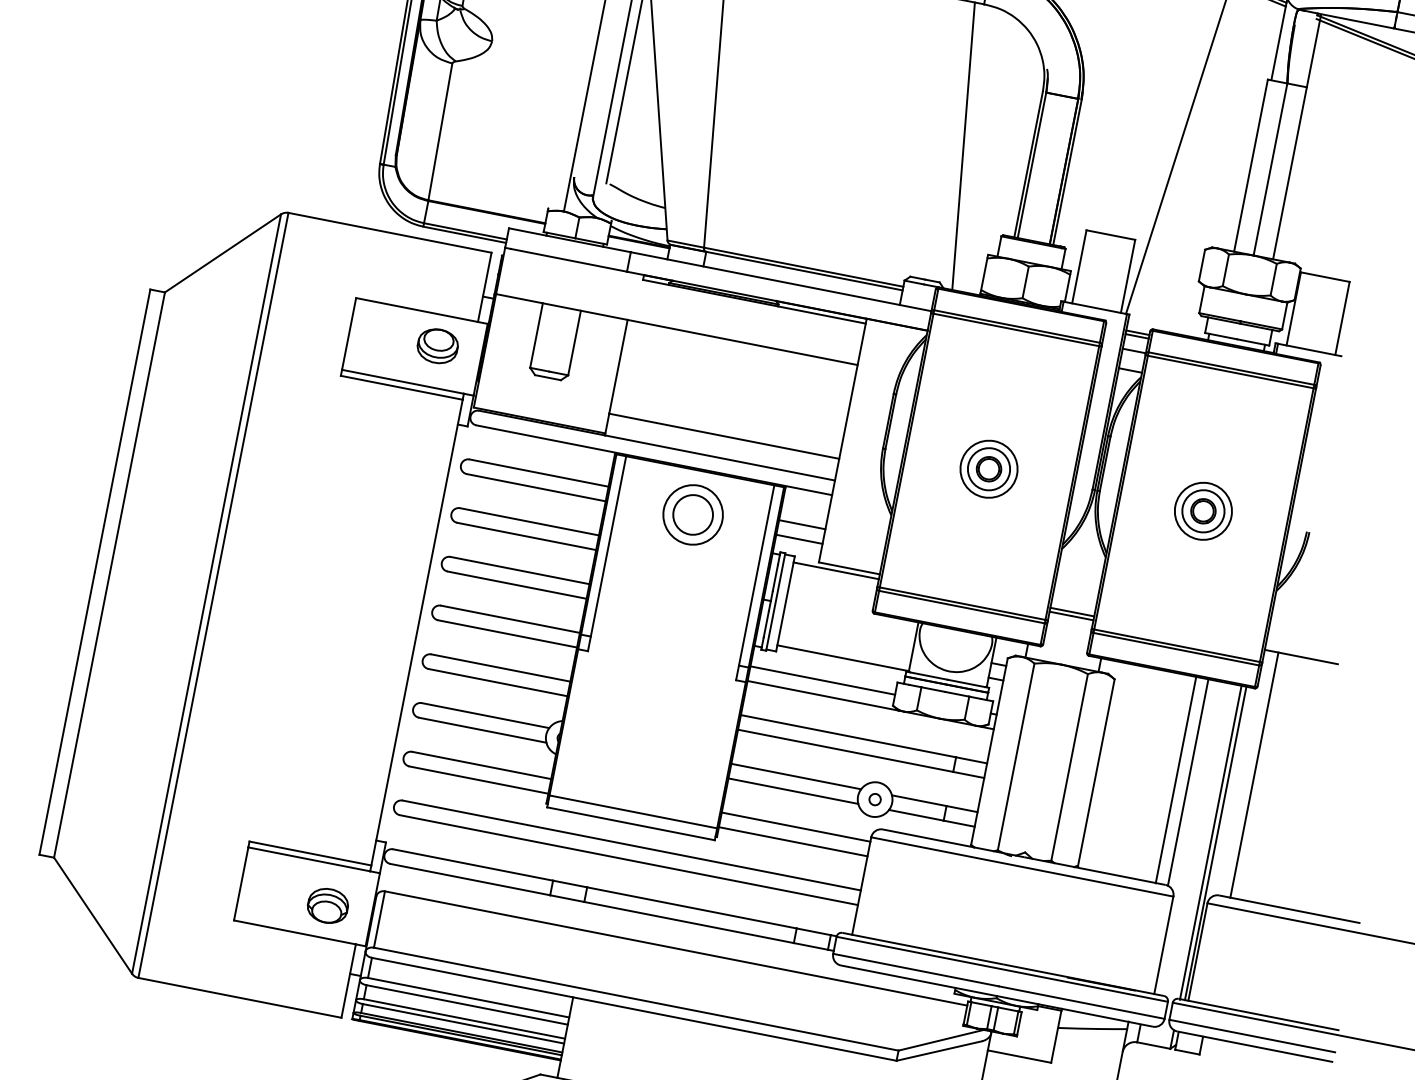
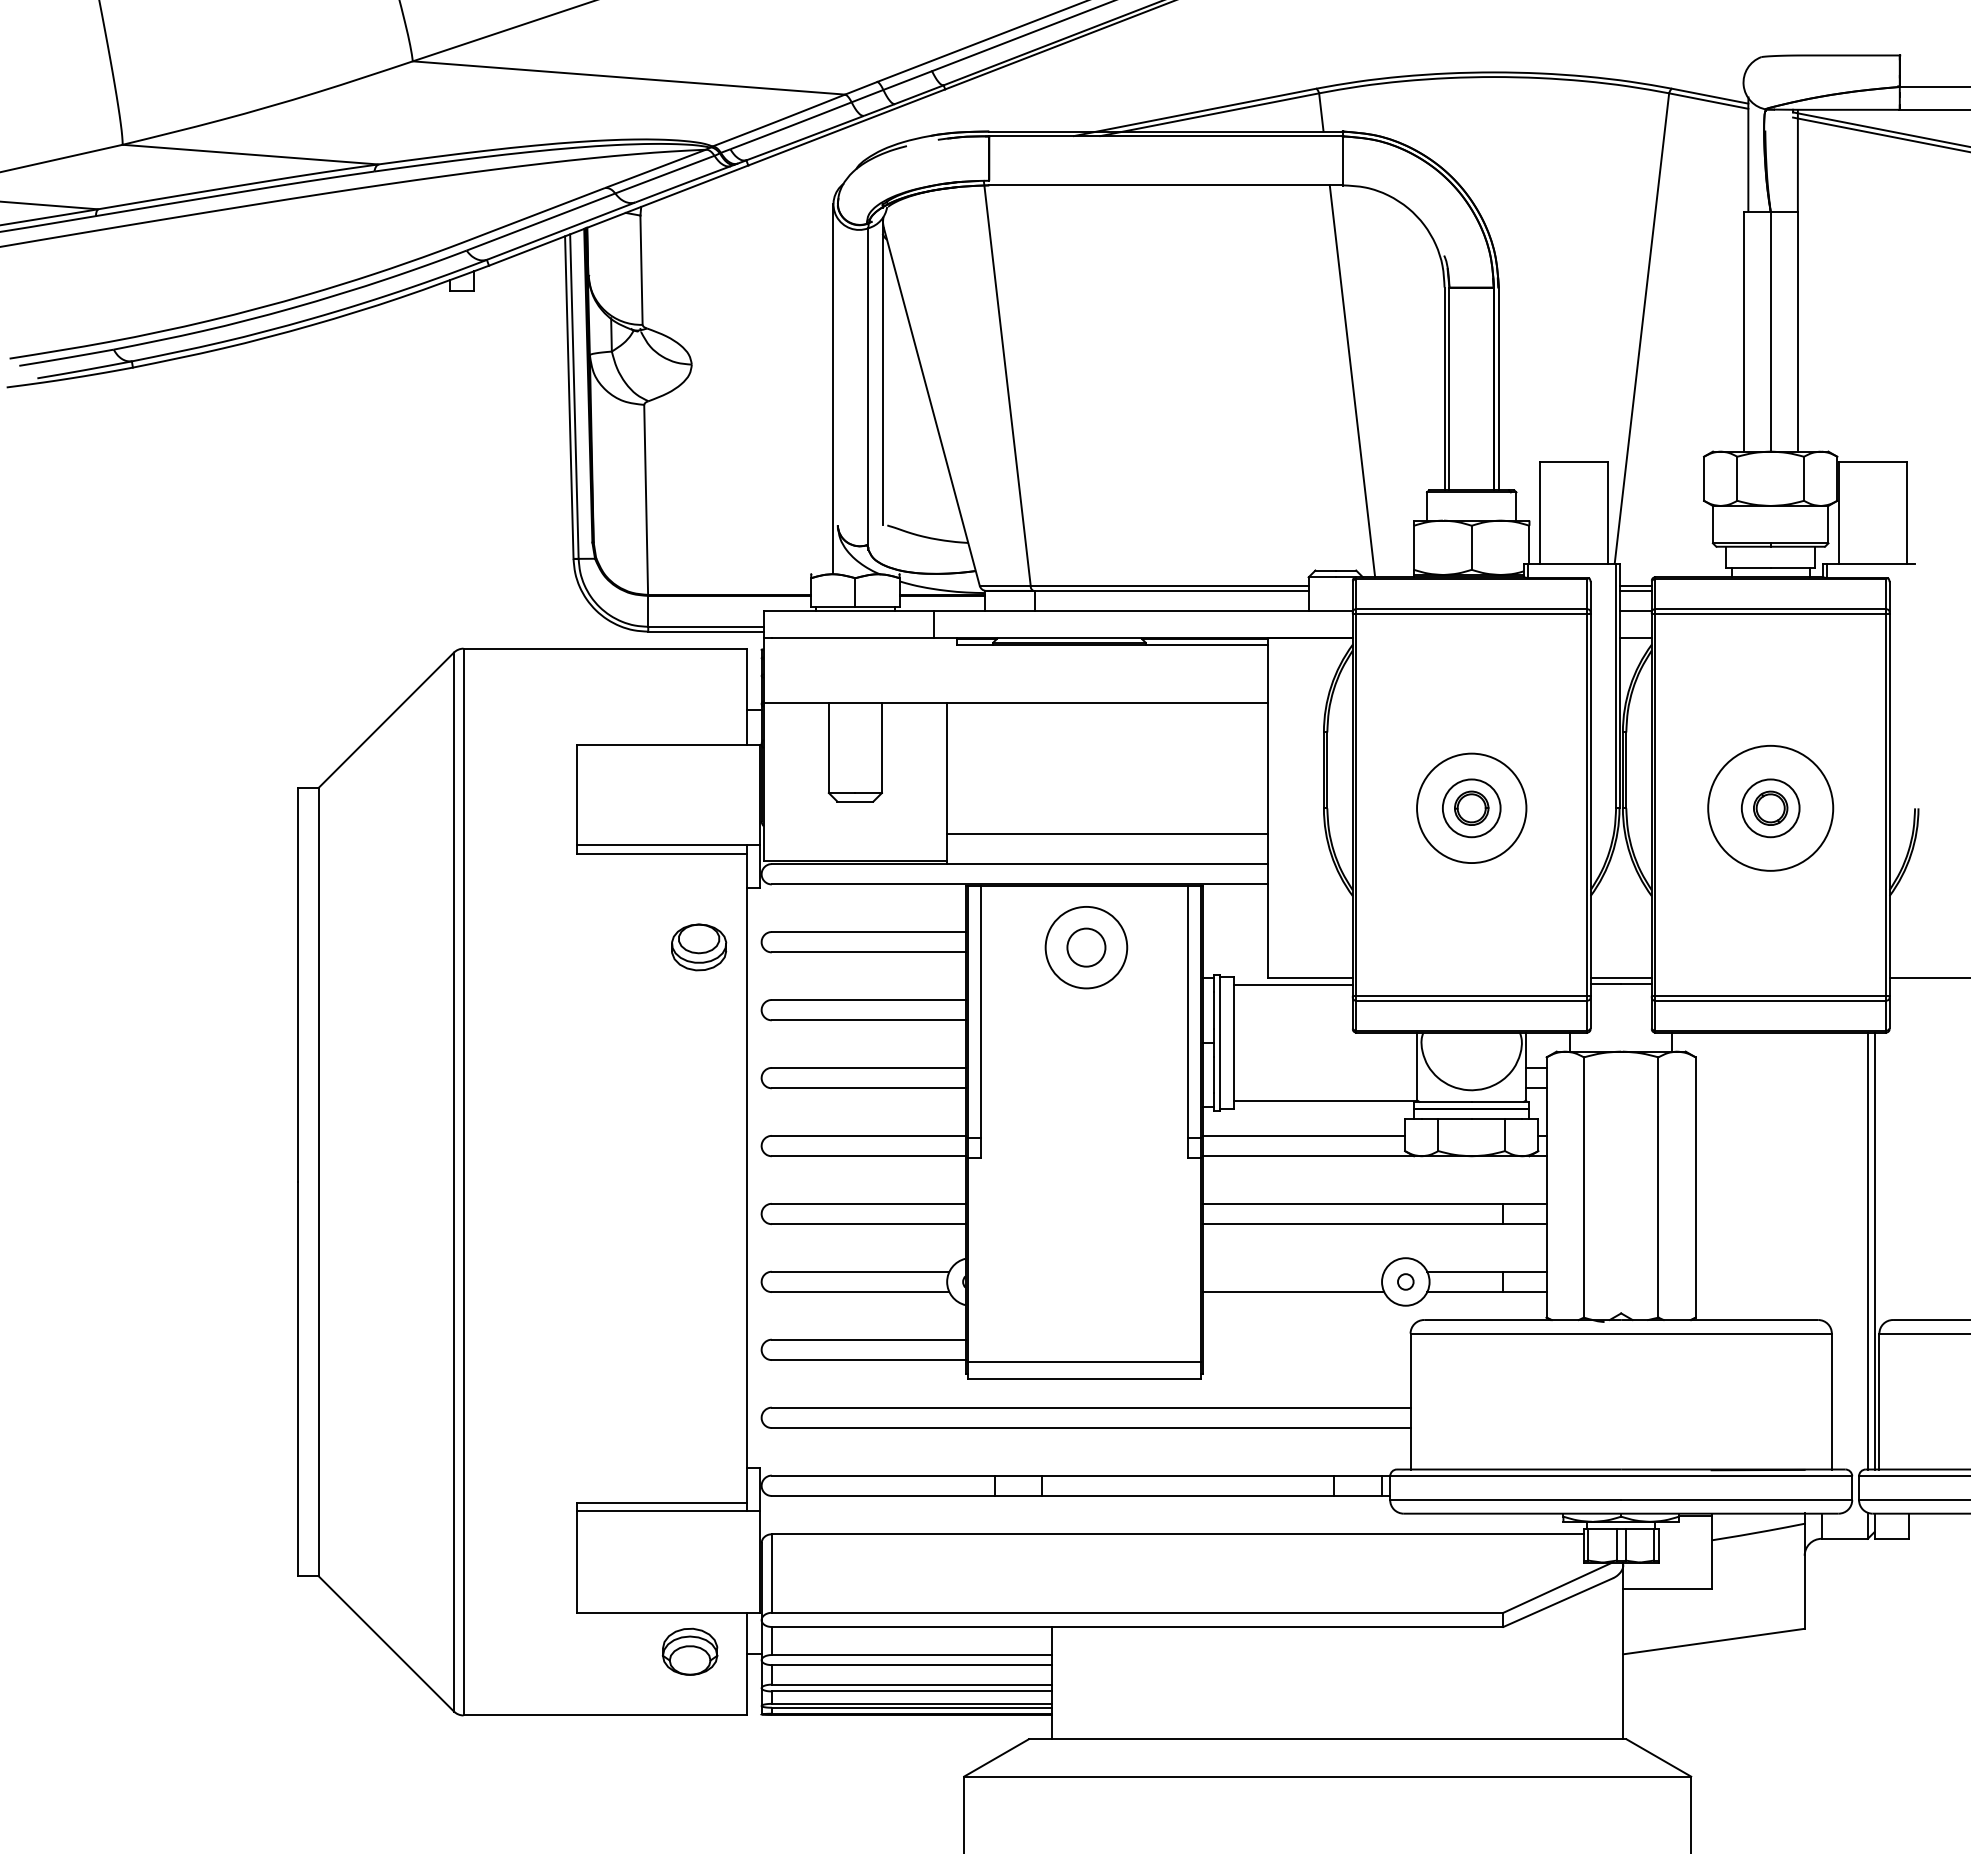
part: (438, 346) -> (699, 947), moved
circle: (988, 469) -> (1471, 808), size x1.4
circle: (1203, 511) -> (1770, 808), size x1.6
circle: (693, 514) -> (1086, 947), size x0.7
line: (802, 525) -> (1235, 932), removed
line: (799, 539) -> (1235, 952), removed
line: (1254, 775) -> (1908, 1149), removed
line: (796, 776) -> (1293, 1271), removed
line: (1175, 780) -> (1804, 1176), removed
line: (1188, 782) -> (1821, 1176), removed
line: (795, 826) -> (1306, 1339), removed
line: (792, 841) -> (1306, 1360), removed
part: (328, 905) -> (690, 1651), moved

